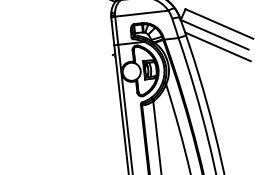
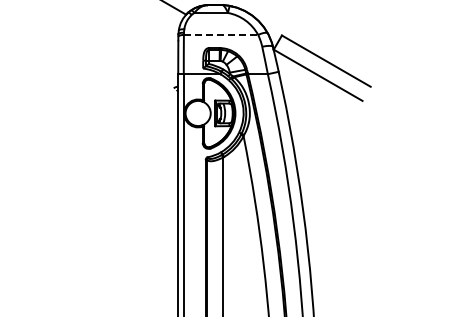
line: (142, 13) -> (221, 34), solid -> dashed
line: (217, 46) -> (320, 92), removed

